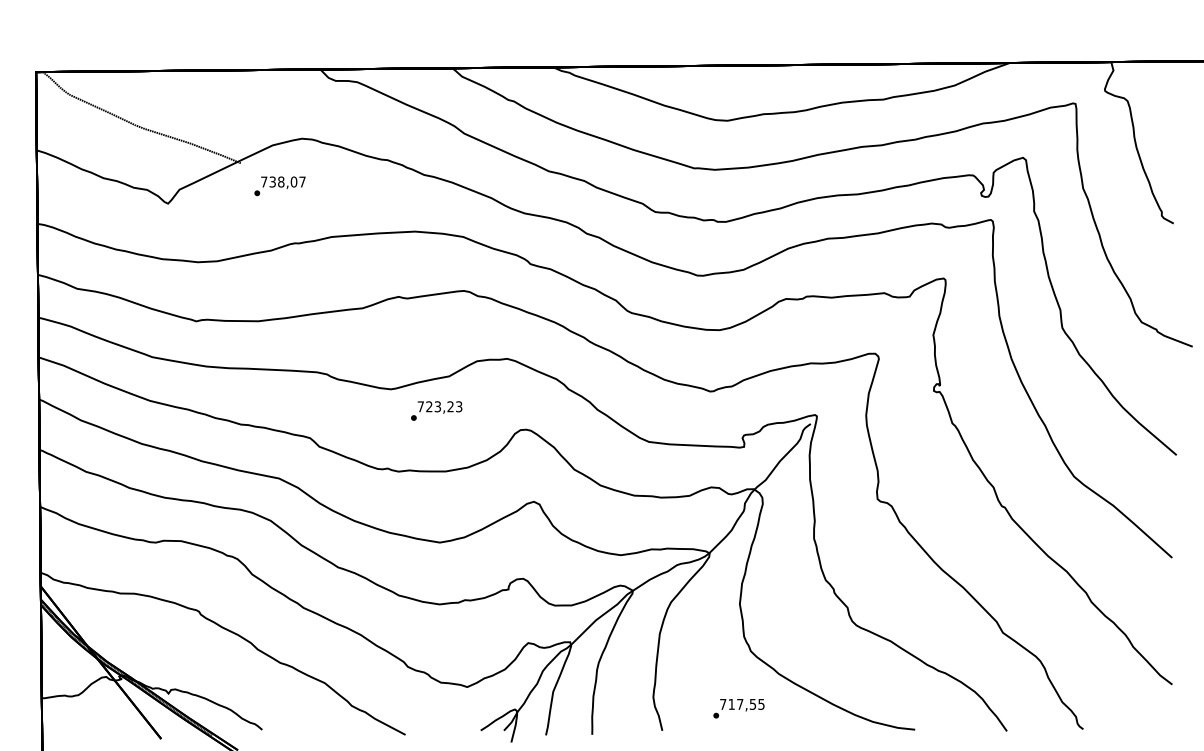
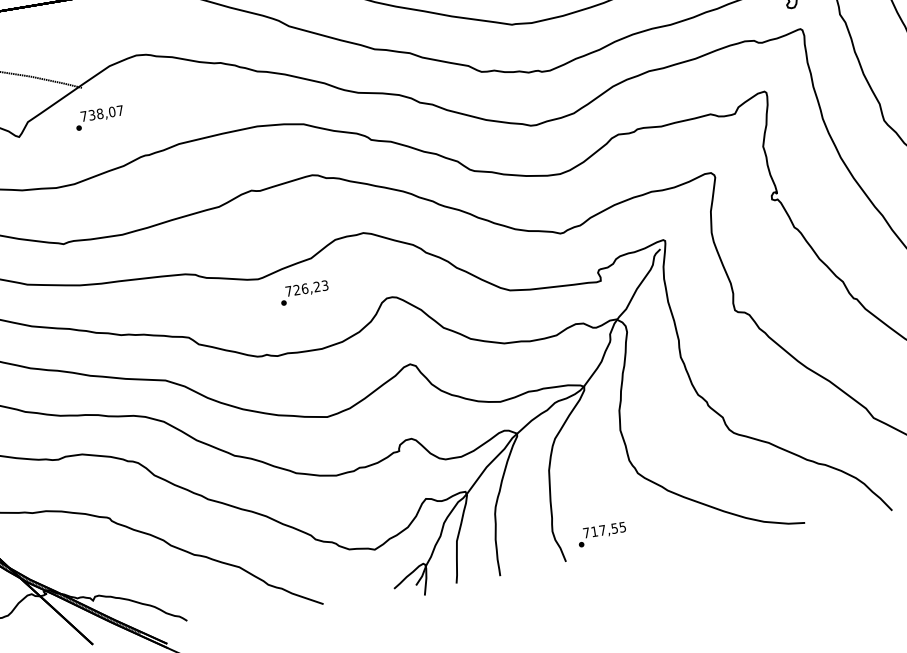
text: (279, 186) -> (99, 118), moved
text: (437, 406) -> (304, 288), 723,23 -> 726,23
text: (738, 708) -> (601, 534), moved

